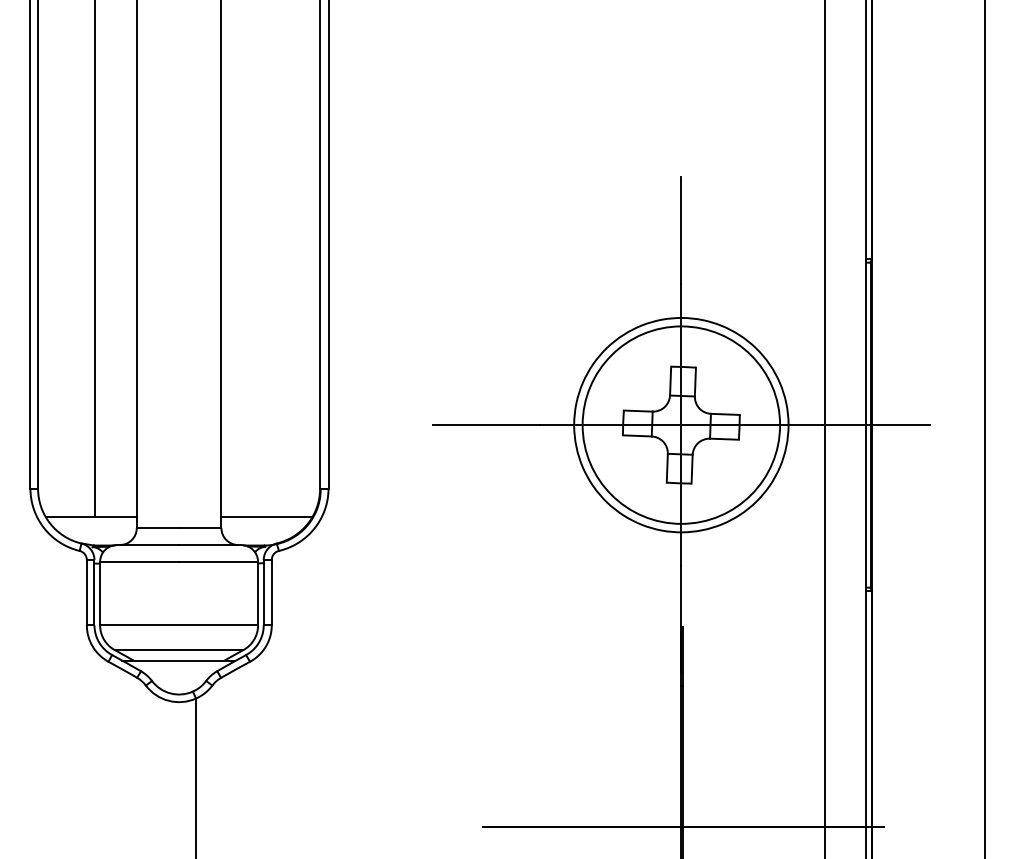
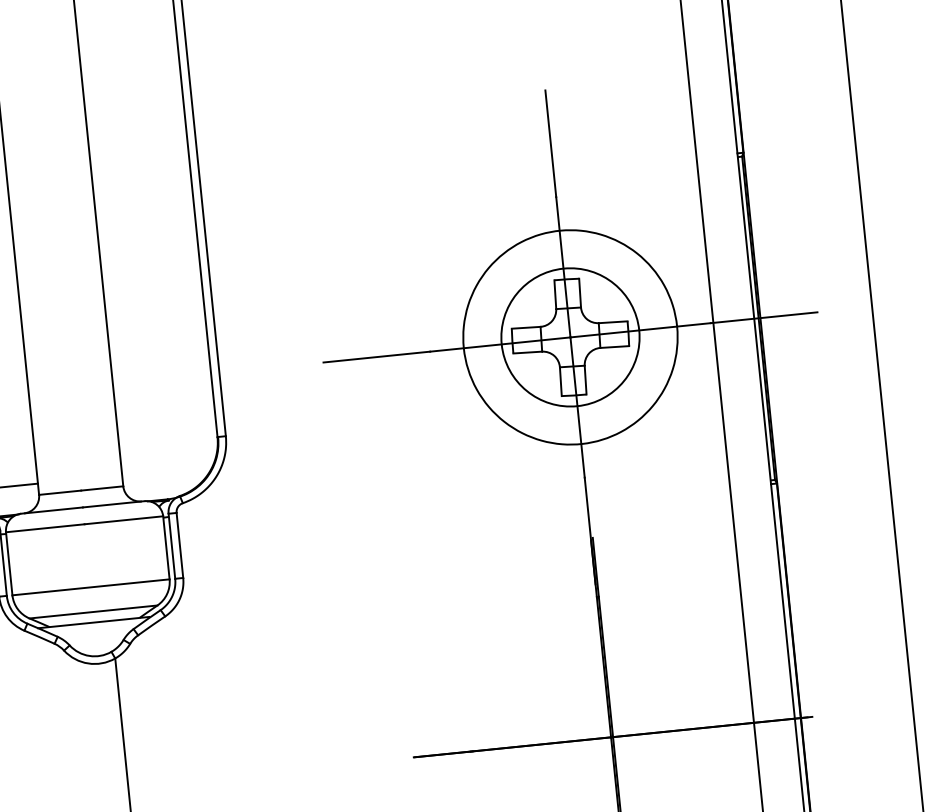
circle: (681, 424) -> (570, 336), size x0.7
line: (266, 516) -> (166, 470), removed

